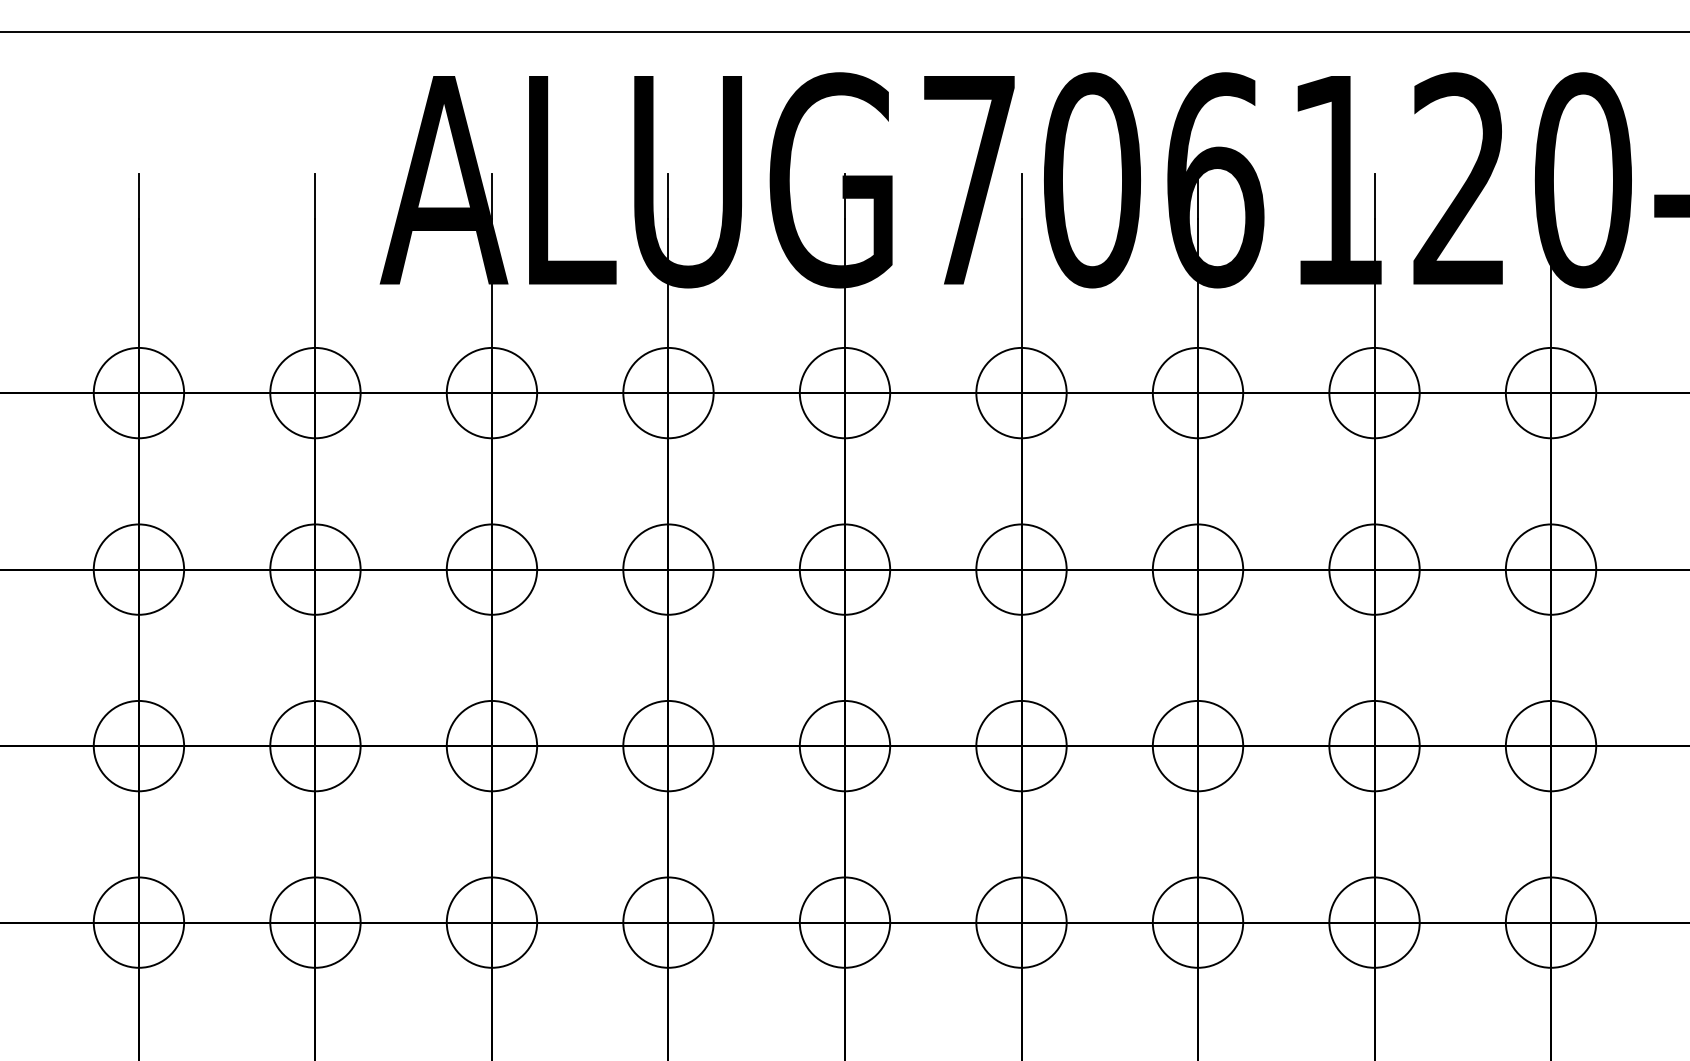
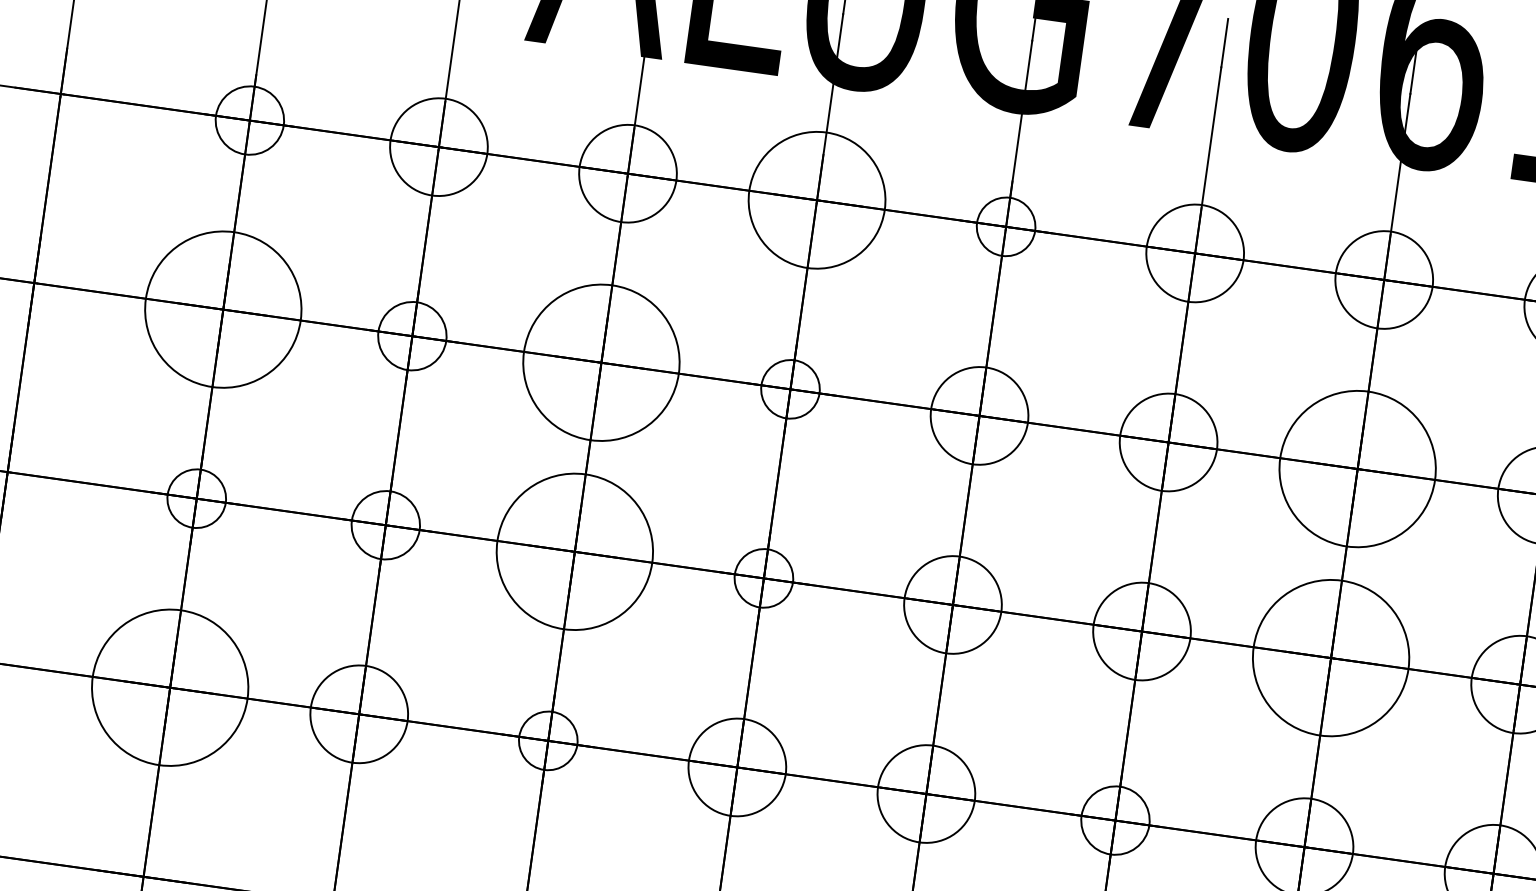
circle: (138, 392) -> (249, 119), size x0.7
circle: (668, 392) -> (817, 199), size x1.4
circle: (844, 392) -> (1005, 226), size x0.6
circle: (138, 569) -> (222, 309), size x1.6
circle: (315, 569) -> (412, 336), size x0.7
circle: (491, 569) -> (600, 362), size x1.6
circle: (668, 569) -> (790, 389), size x0.6
circle: (1197, 569) -> (1357, 468), size x1.6
circle: (138, 745) -> (196, 497), size x0.6
circle: (315, 745) -> (385, 524), size x0.7
circle: (491, 745) -> (574, 551), size x1.6
circle: (668, 745) -> (764, 577), size x0.6
circle: (1197, 745) -> (1330, 657), size x1.6
circle: (138, 922) -> (169, 687), size x1.6
circle: (491, 922) -> (547, 740), size x0.6
circle: (1021, 922) -> (1115, 820), size x0.7

